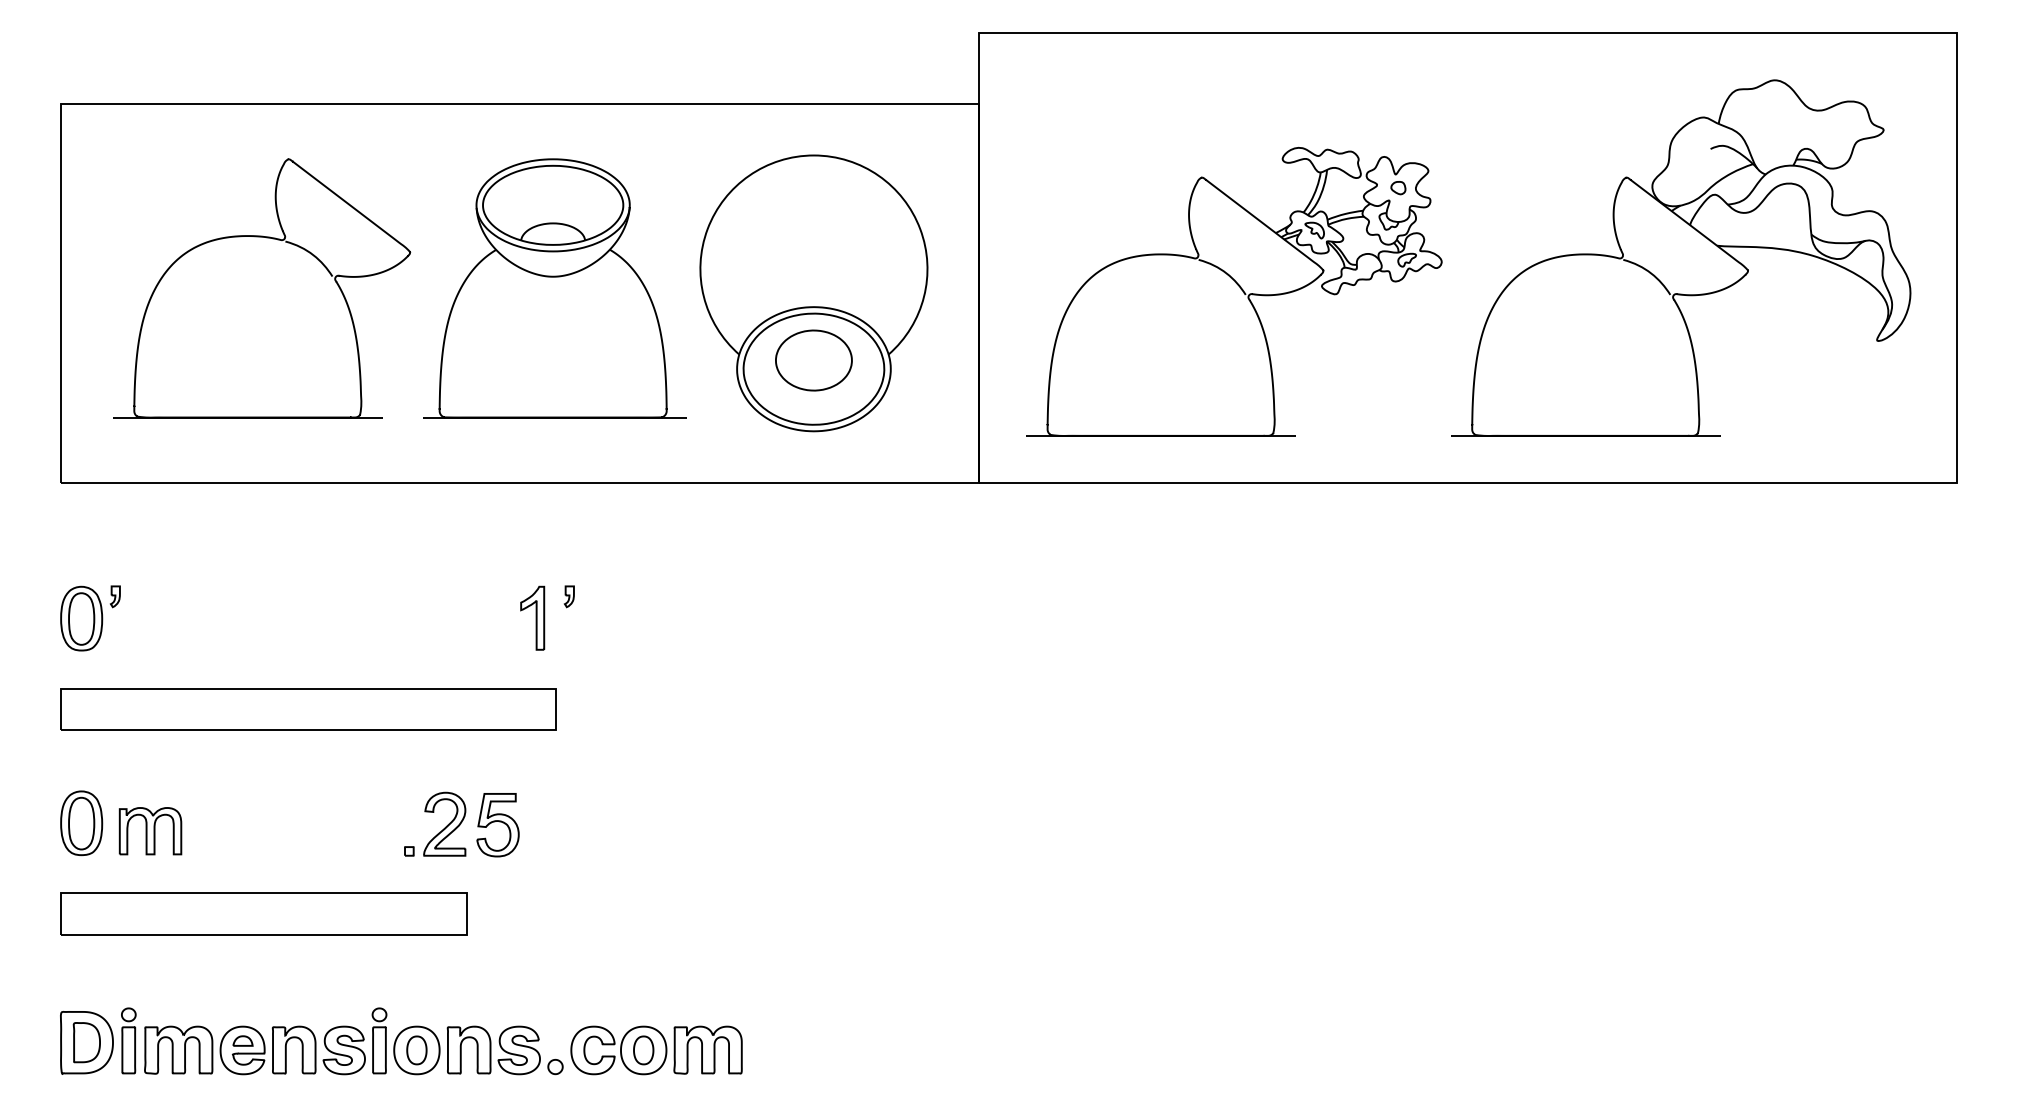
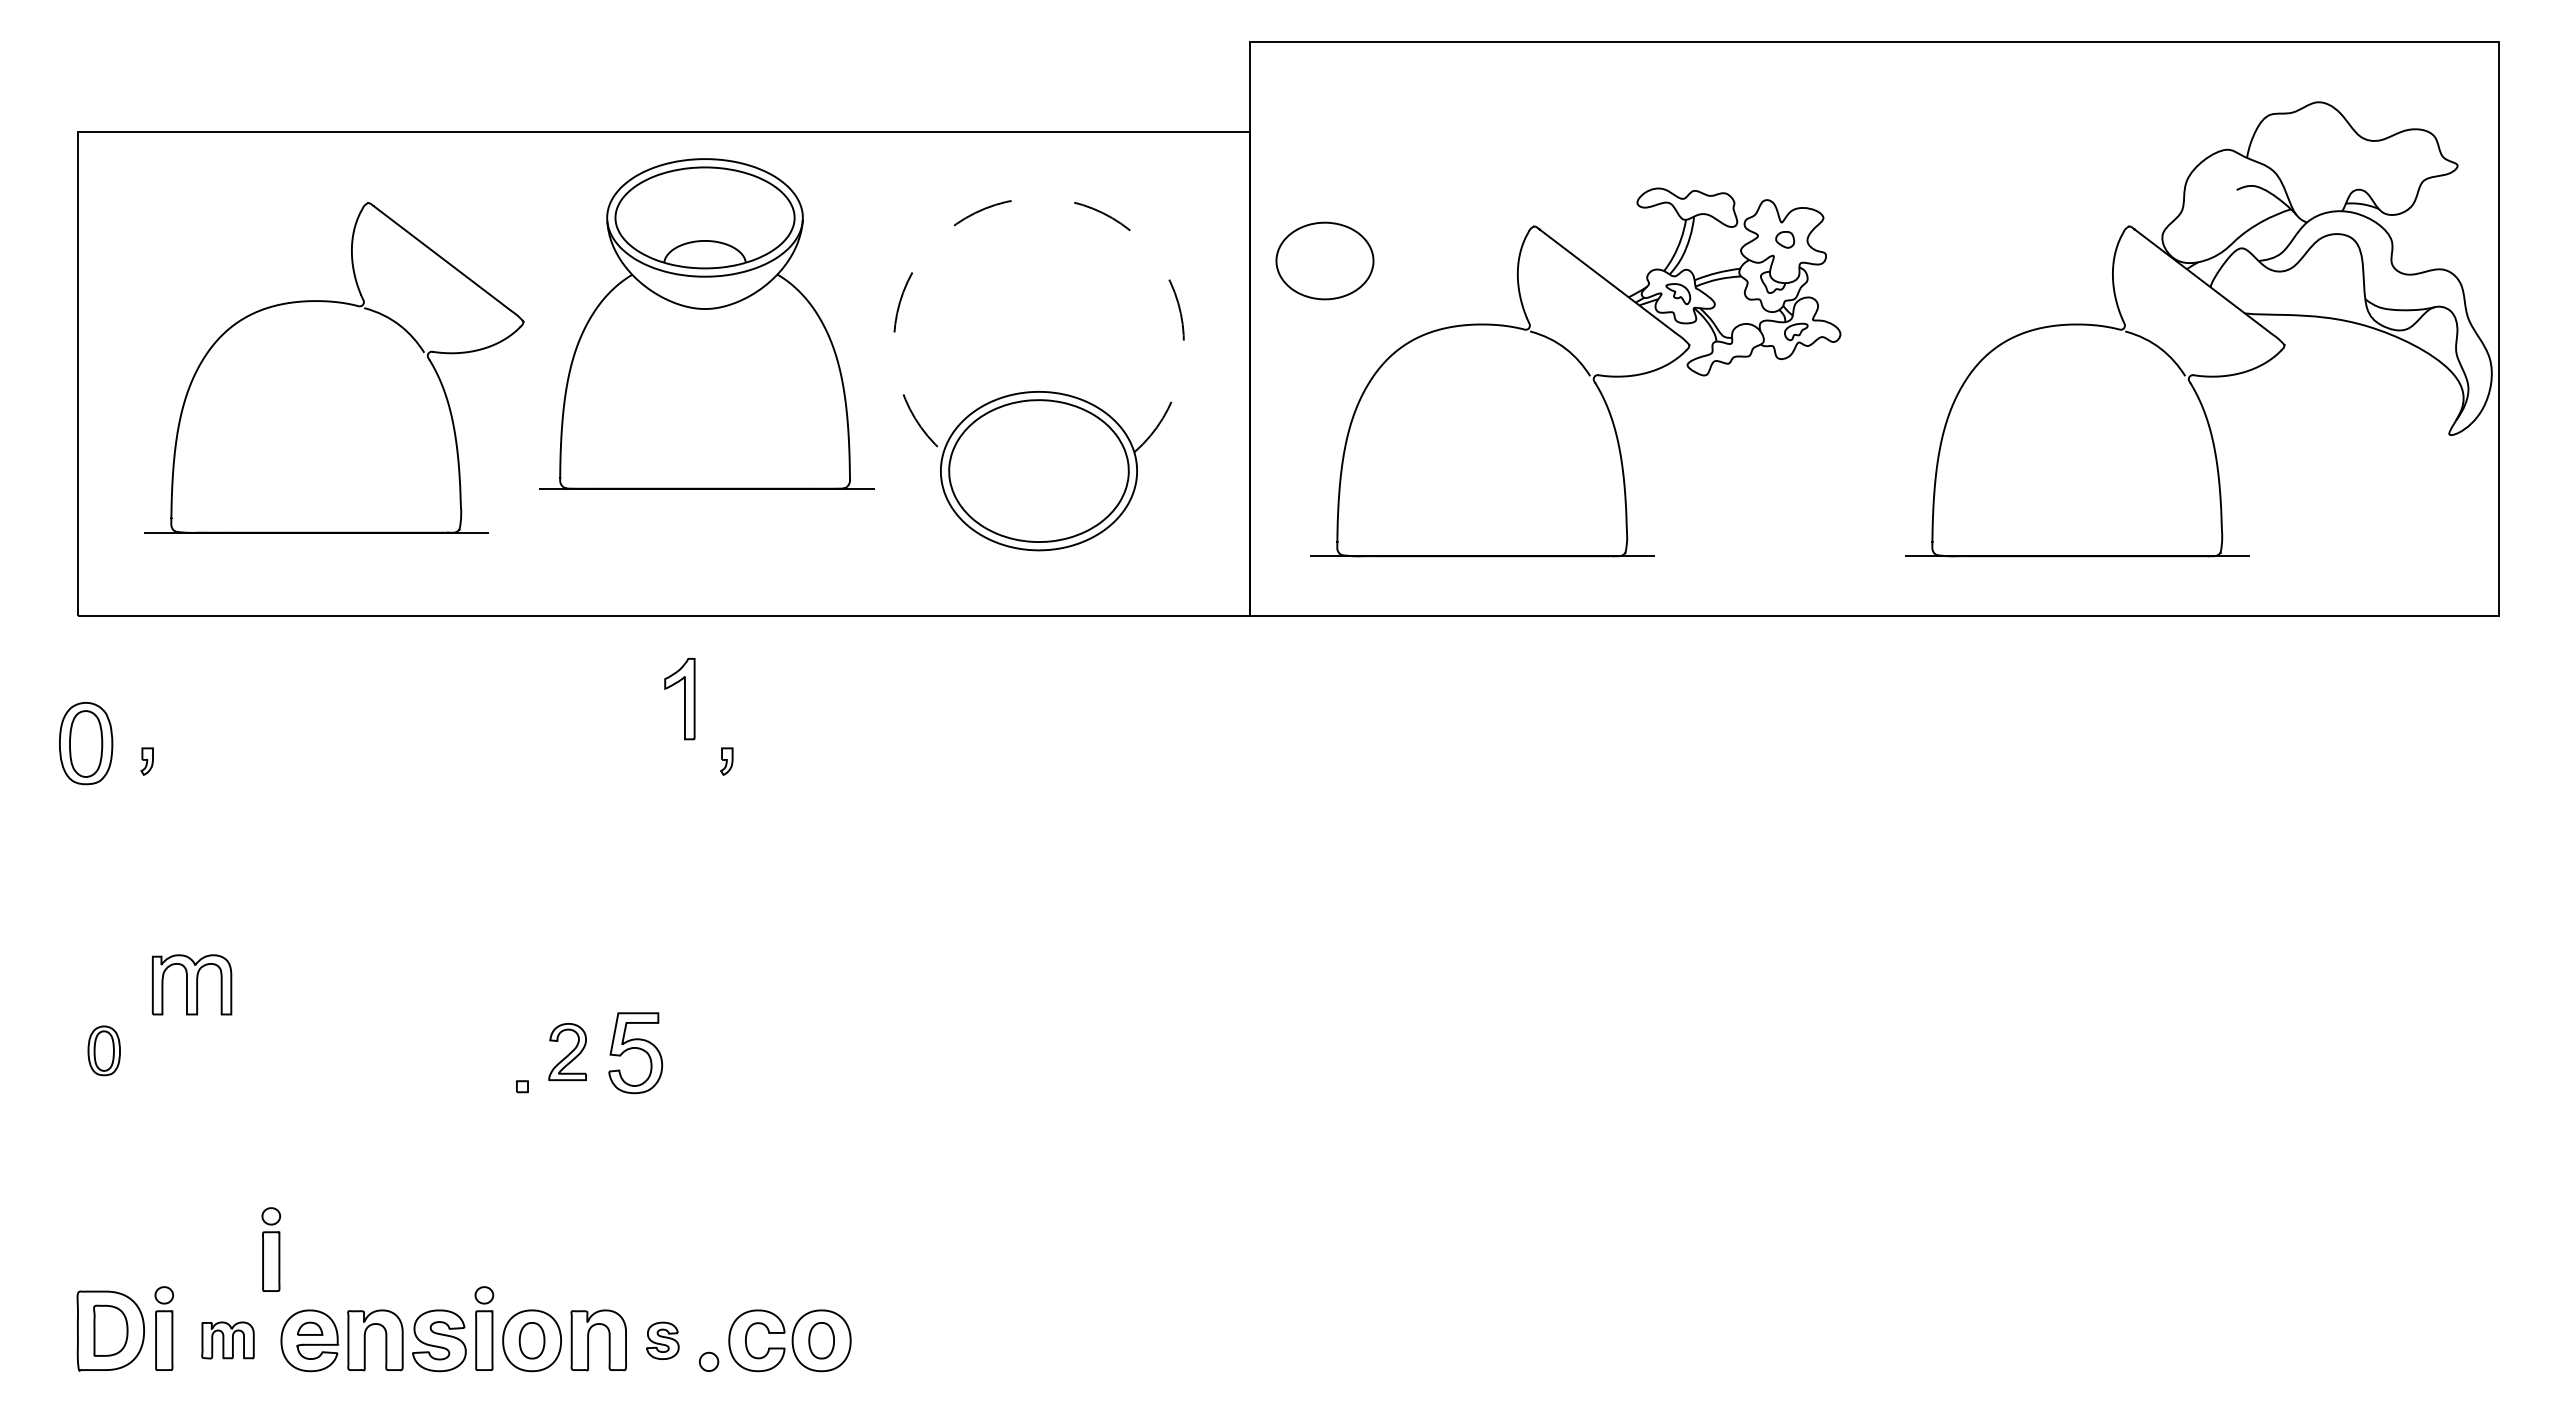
arc: (814, 155) -> (1039, 198), solid -> dashed
part: (1680, 258) -> (2198, 329), moved
part: (554, 288) -> (706, 323), moved
part: (813, 360) -> (1324, 260), moved
part: (81, 618) -> (86, 743), moved
part: (532, 618) -> (679, 699), moved
part: (308, 709) -> (393, 905), removed
part: (81, 823) -> (104, 1050), size x0.6
part: (444, 823) -> (567, 1051), size x0.7
part: (150, 830) -> (191, 984), moved
part: (263, 913) -> (336, 1166), removed
part: (211, 978) -> (270, 1249), added
part: (178, 1050) -> (227, 1340), size x0.6
part: (519, 1050) -> (662, 1340), size x0.6
part: (707, 1050) -> (903, 1340), removed

